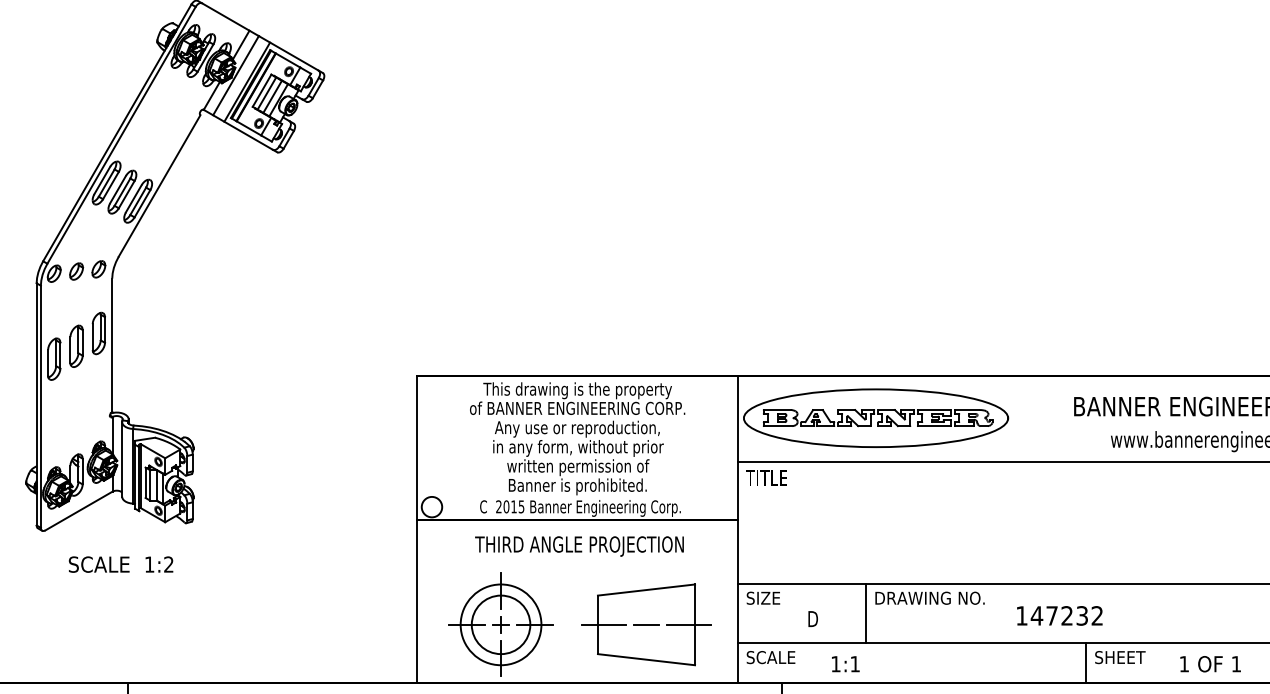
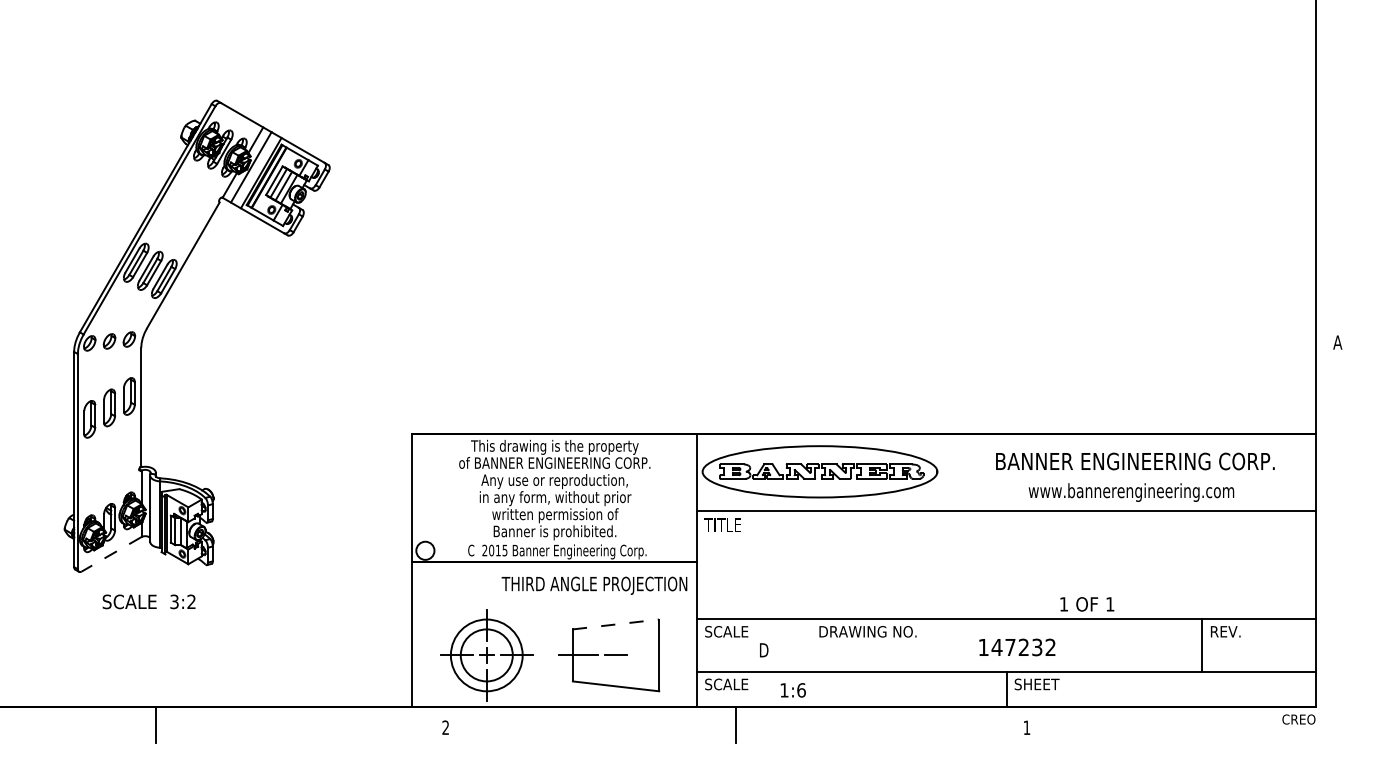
line: (78, 511) -> (111, 554), solid -> dashed
text: (579, 546) -> (594, 585), moved
text: (149, 564) -> (174, 601), 1:2 -> 3:2
line: (647, 590) -> (616, 624), solid -> dashed
text: (776, 597) -> (731, 631), SIZE -> SCALE
line: (865, 612) -> (810, 644), removed
text: (1060, 615) -> (1017, 647), moved
line: (688, 624) -> (653, 655), removed
text: (855, 664) -> (801, 690), 1:1 -> 1:6
text: (1210, 664) -> (1087, 604), moved

